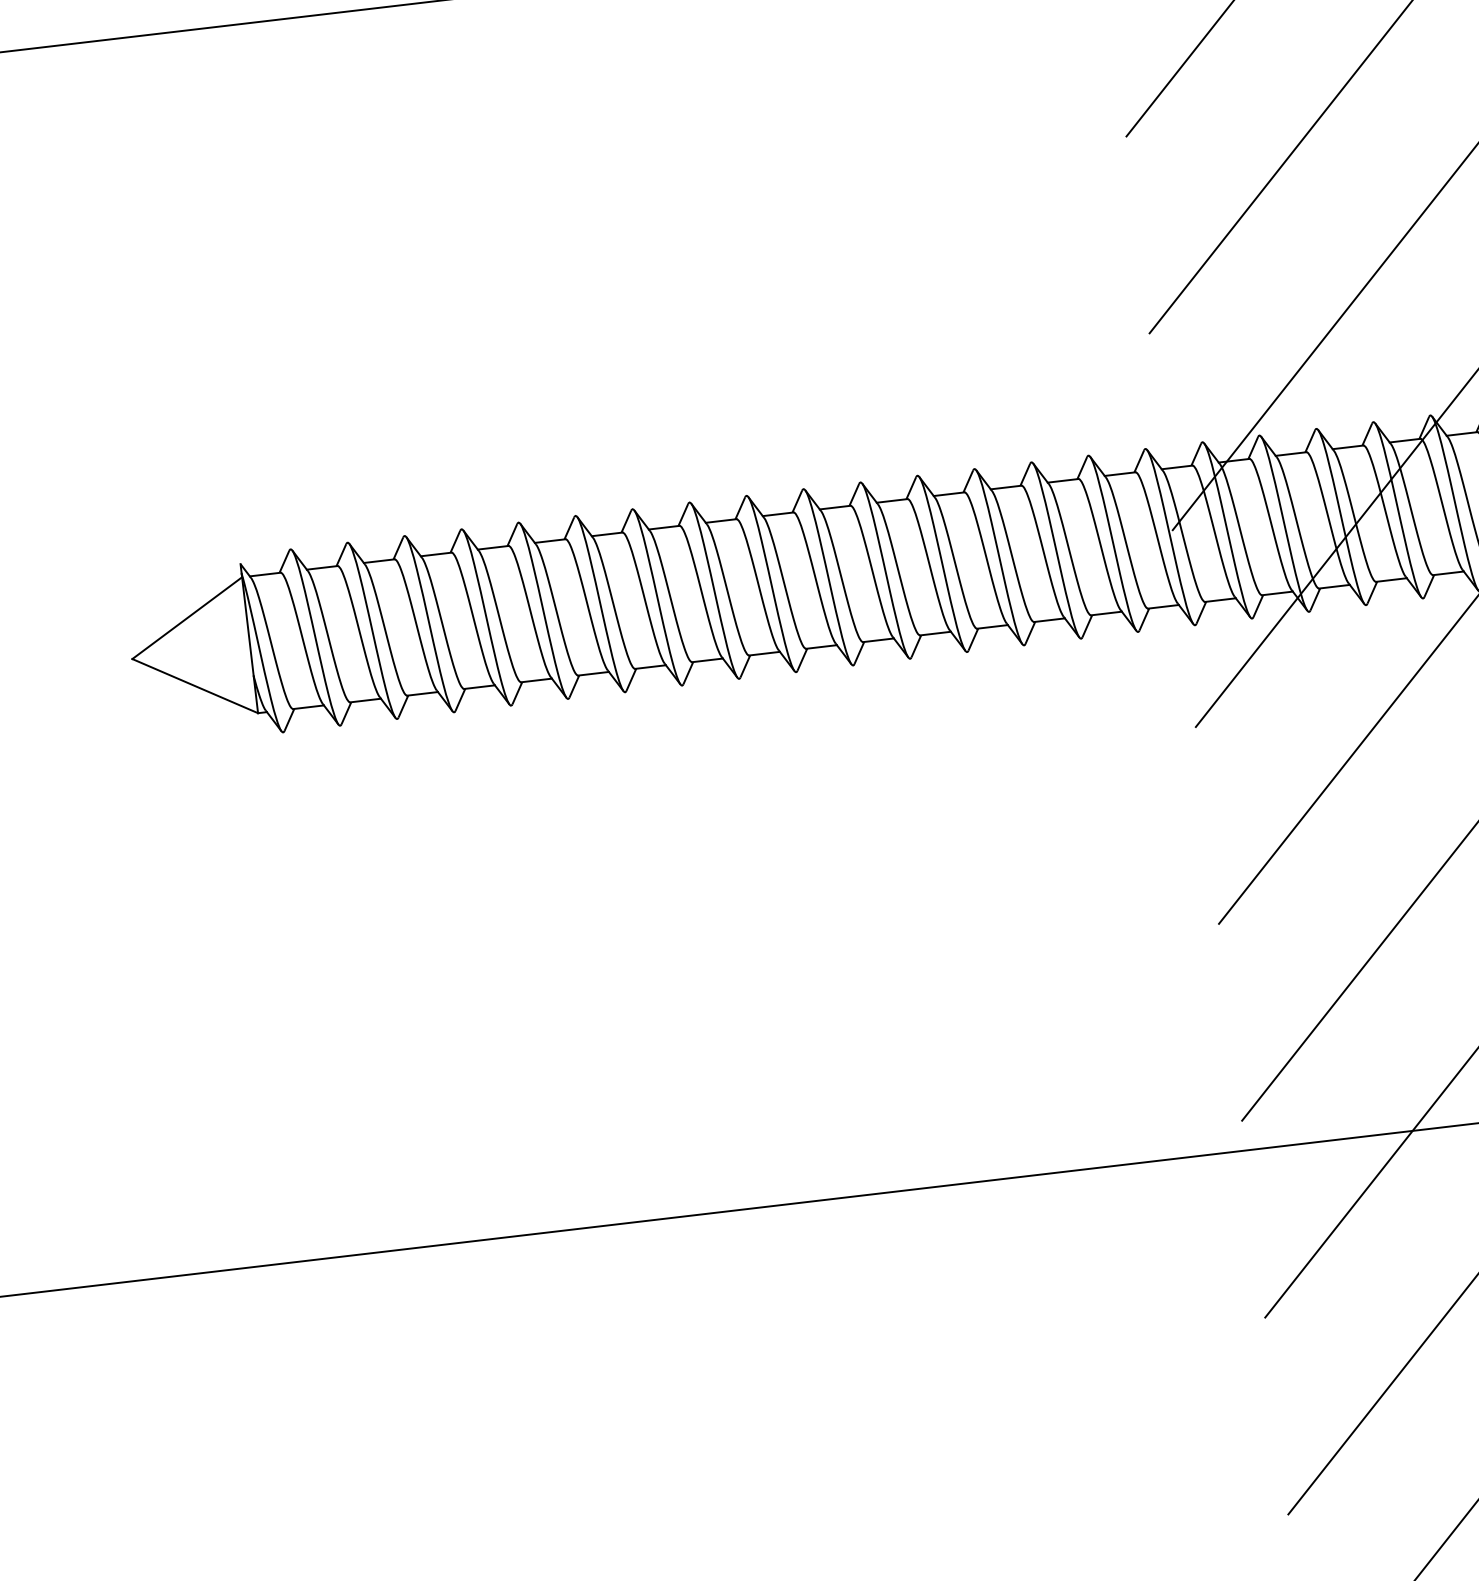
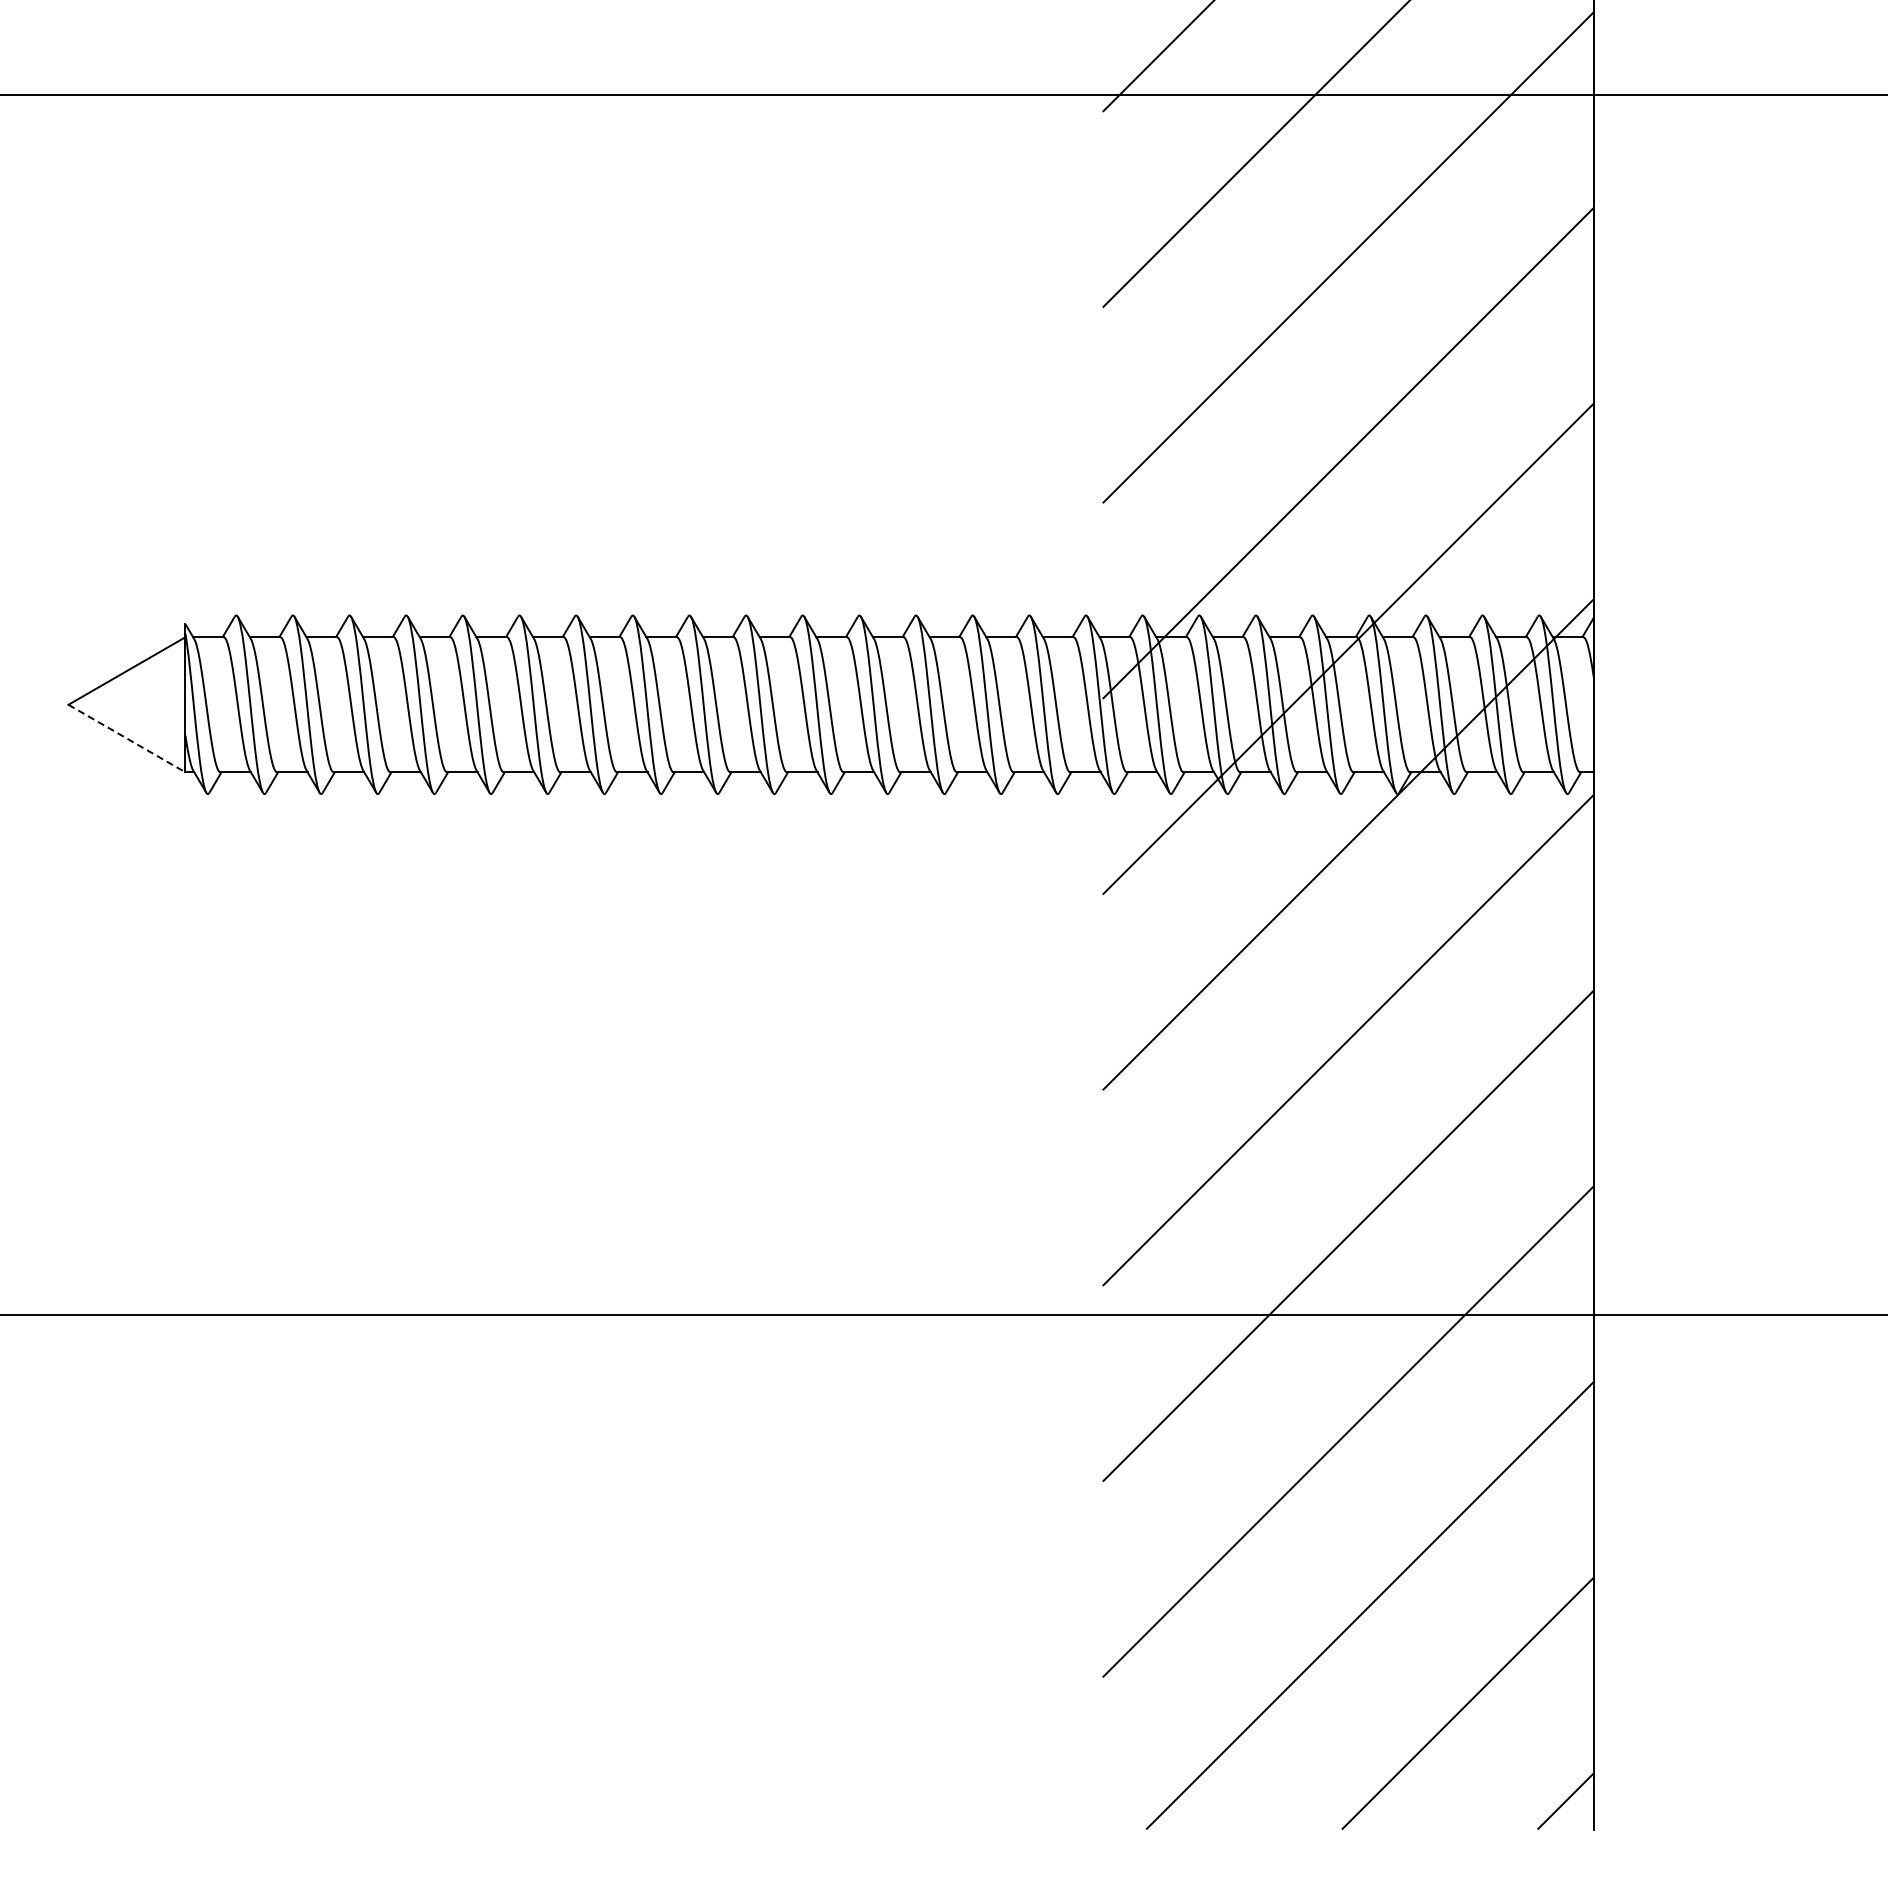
line: (194, 686) -> (126, 738), solid -> dashed

